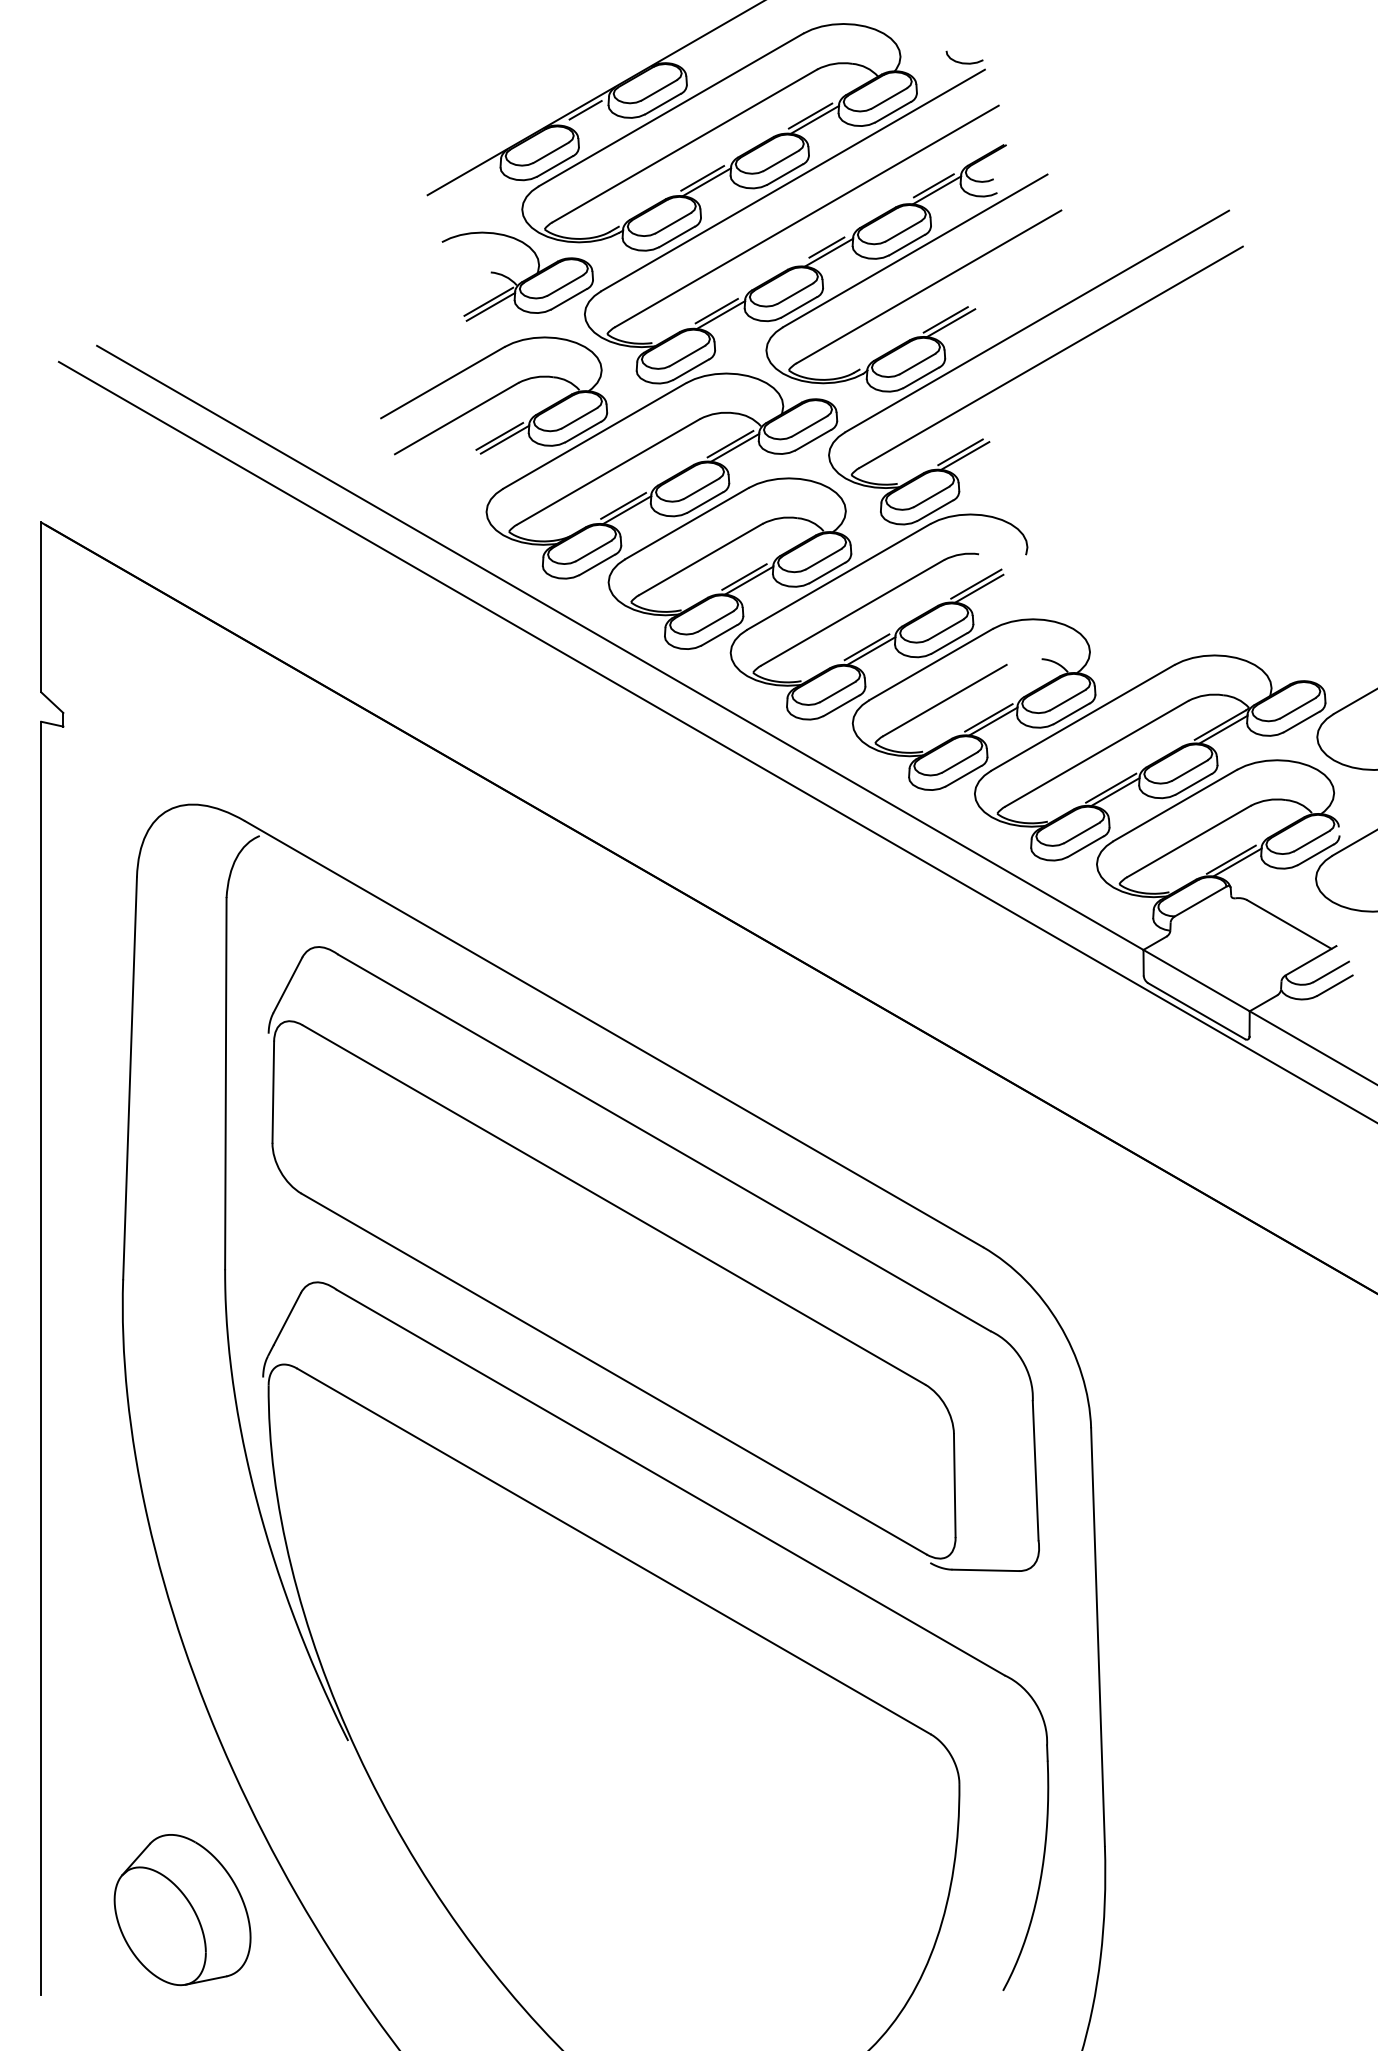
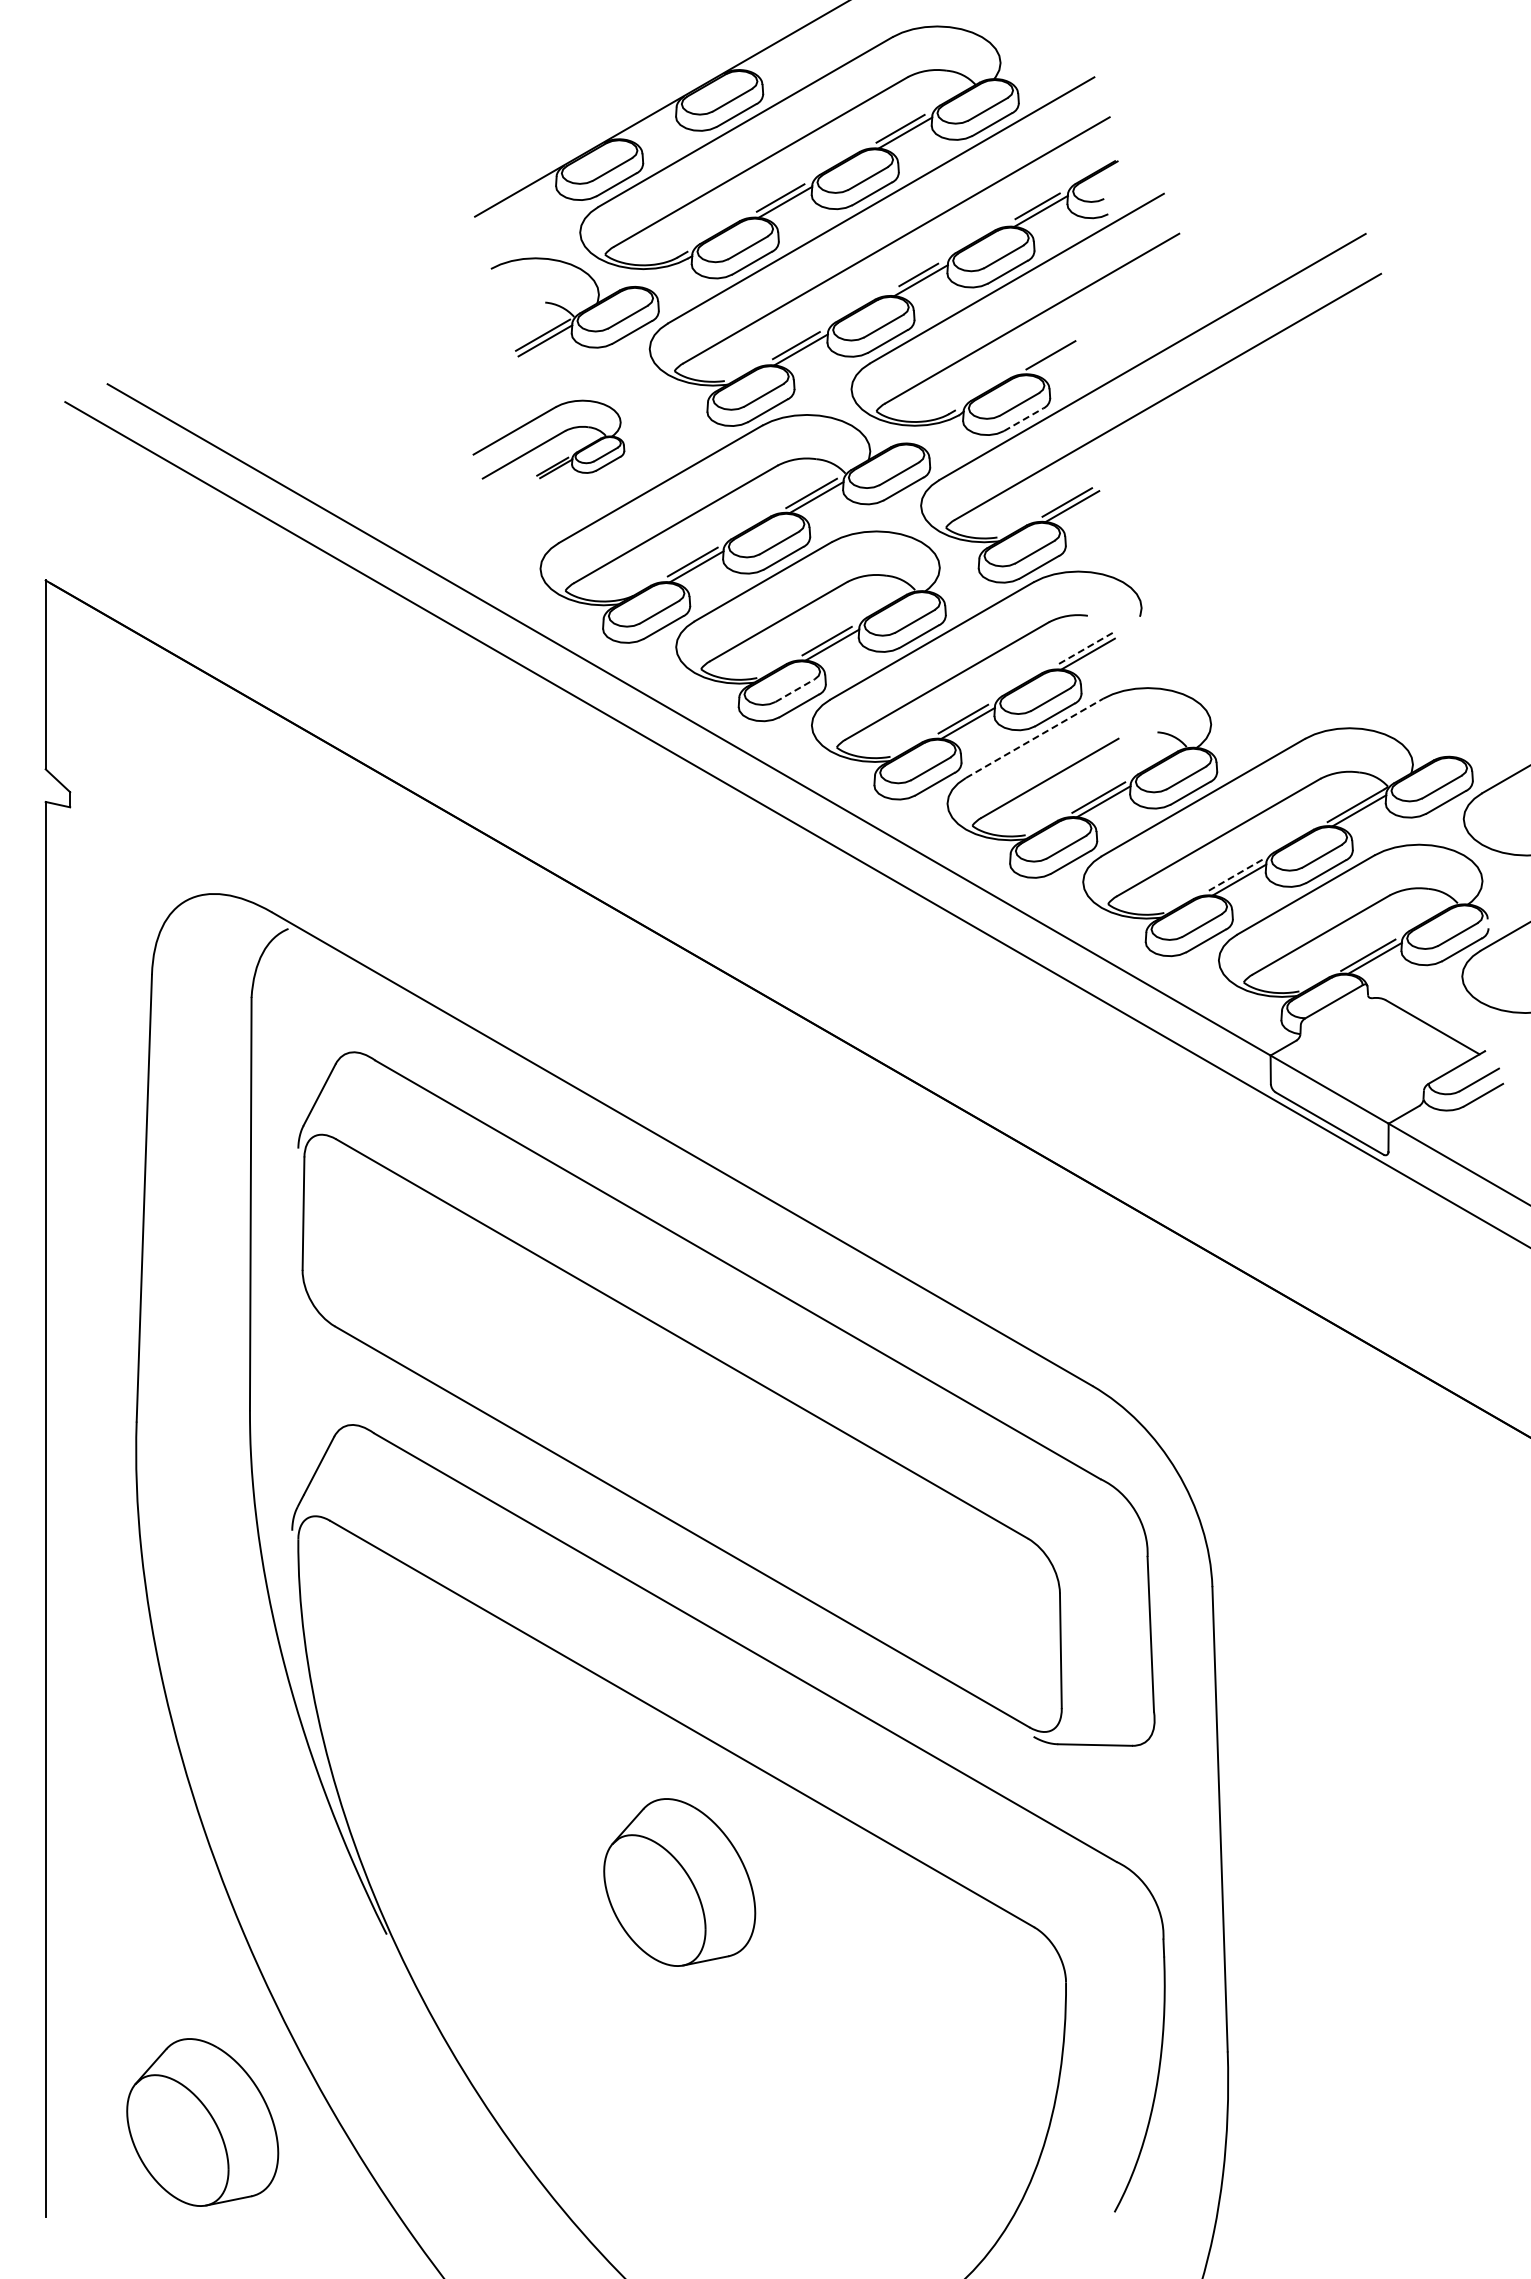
curve: (964, 62) -> (1071, 69), removed
line: (585, 110) -> (650, 122), removed
line: (950, 322) -> (1056, 358), removed
line: (921, 377) -> (1023, 419), solid -> dashed
part: (493, 395) -> (548, 439), size x0.6
line: (976, 584) -> (1084, 649), solid -> dashed
line: (715, 621) -> (795, 690), solid -> dashed
line: (931, 664) -> (1035, 738), solid -> dashed
line: (1111, 788) -> (1234, 876), solid -> dashed
part: (611, 1694) -> (679, 1882), added

